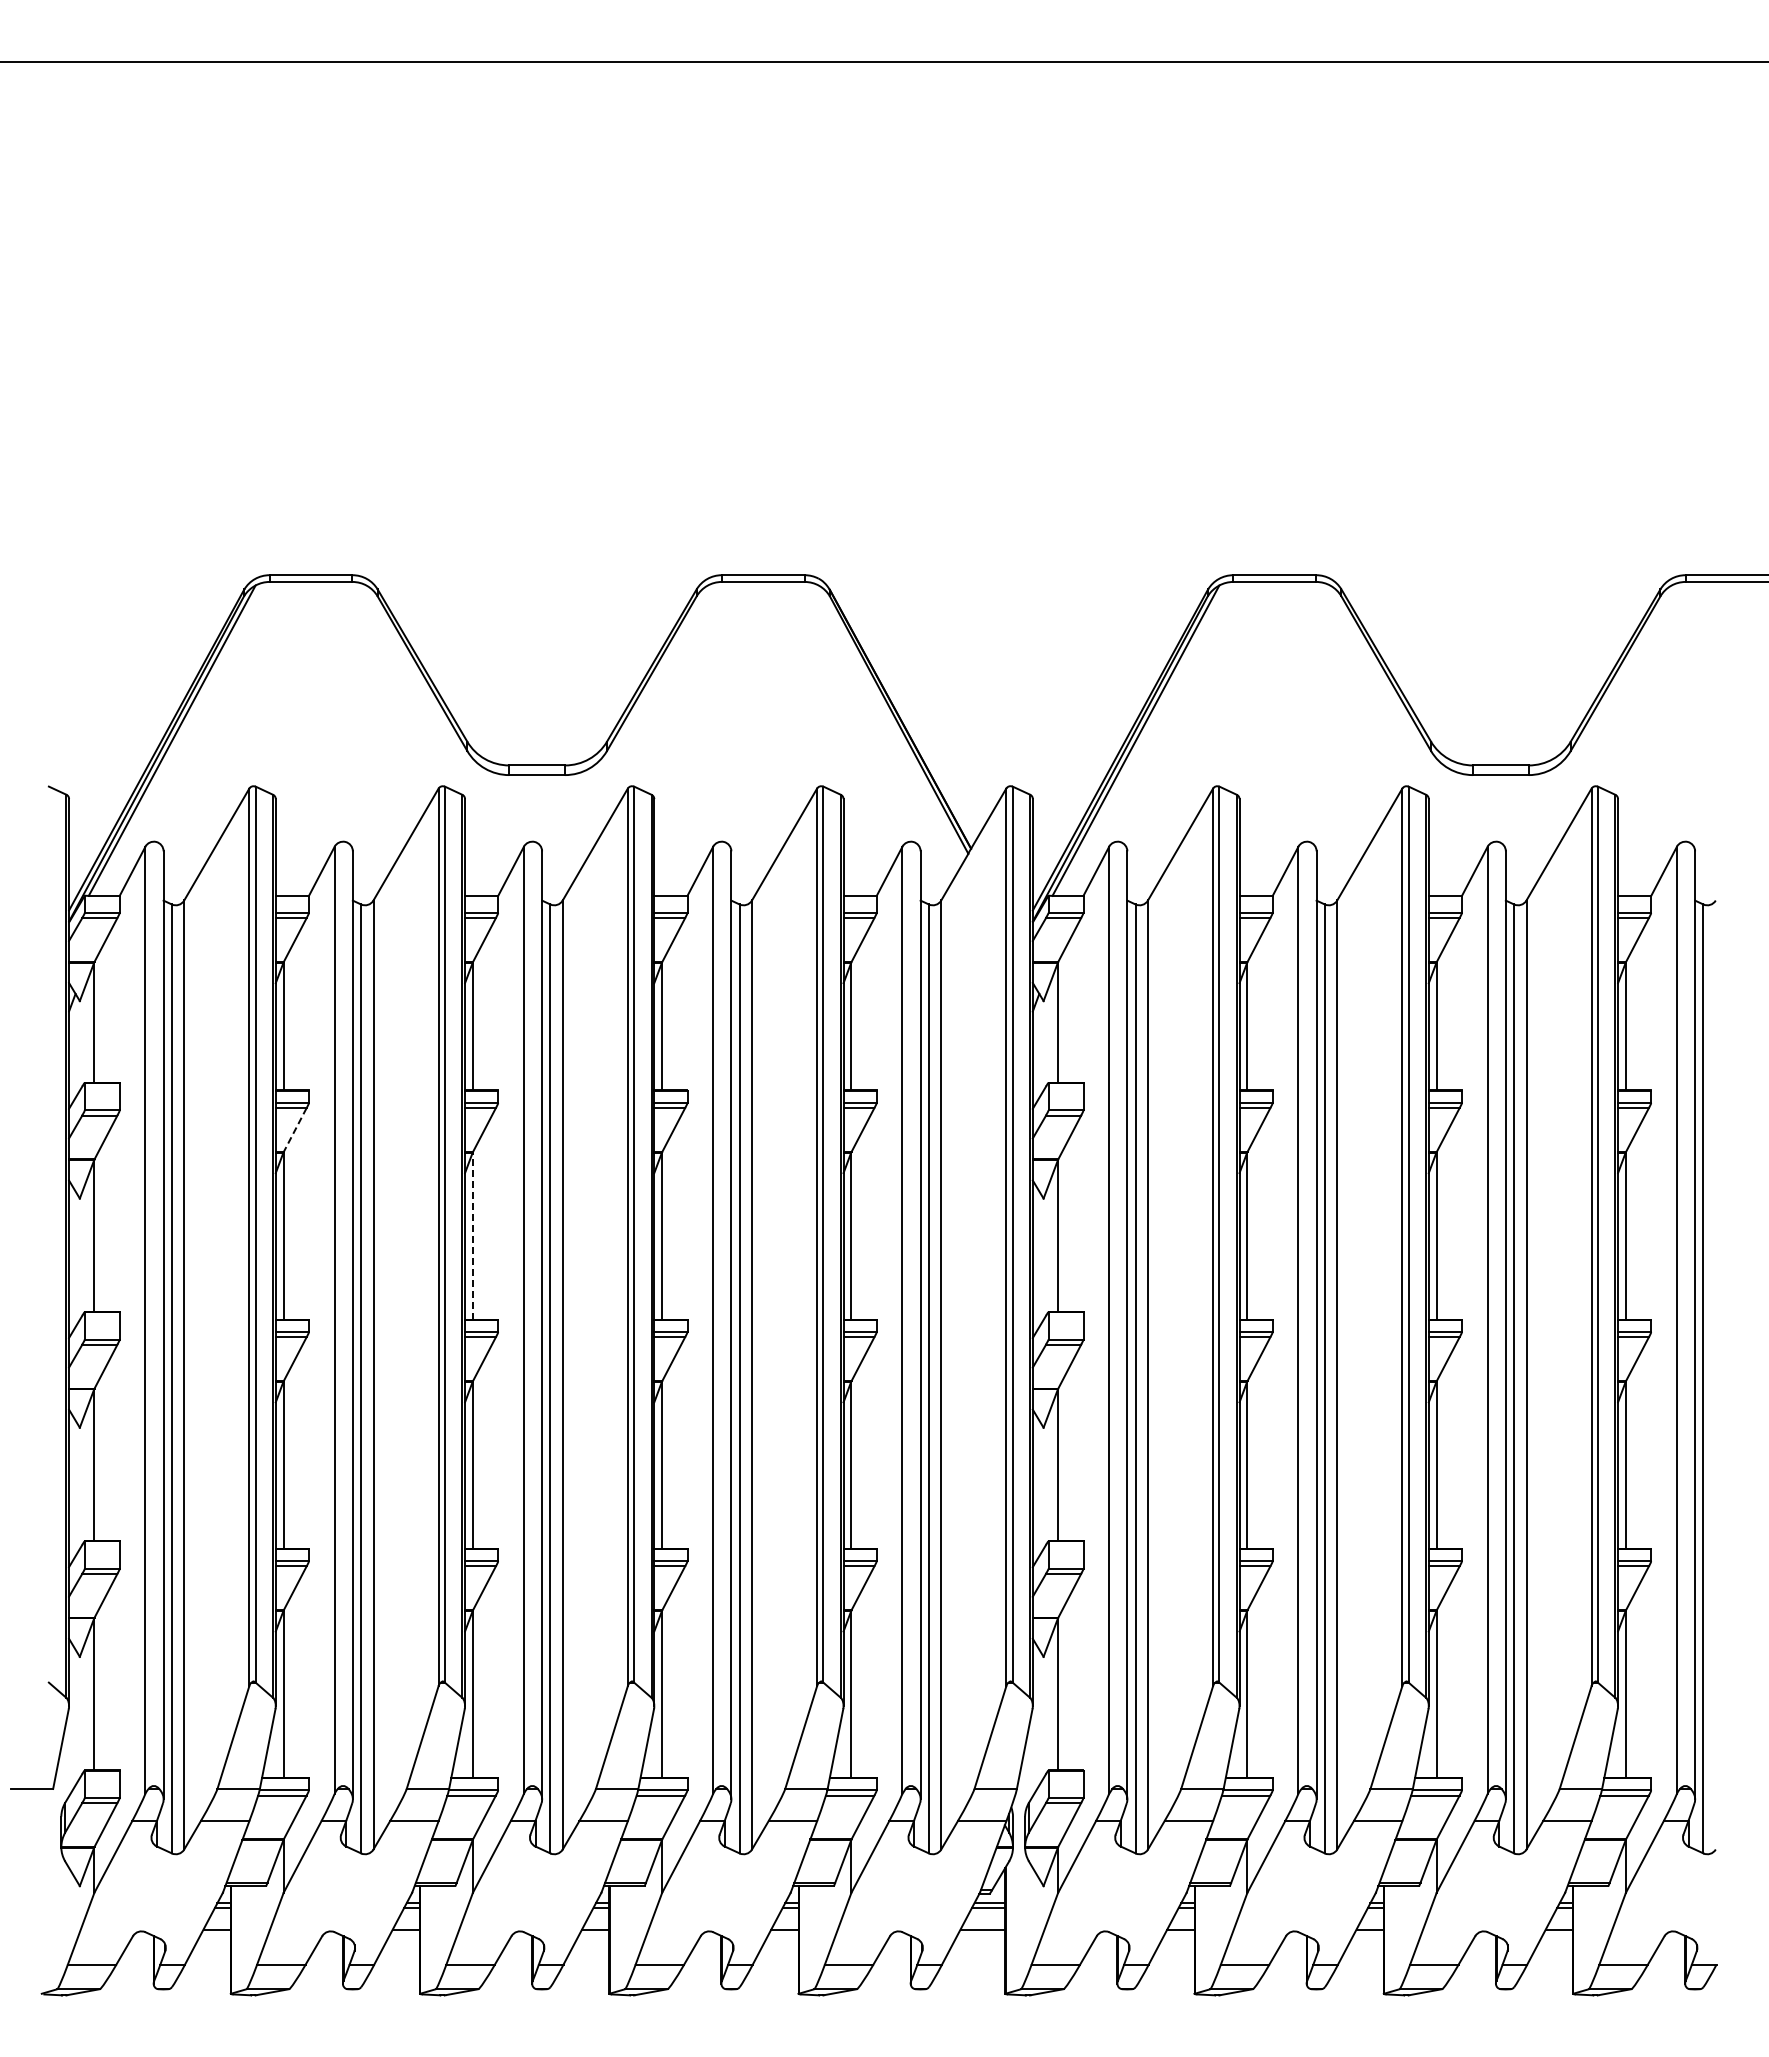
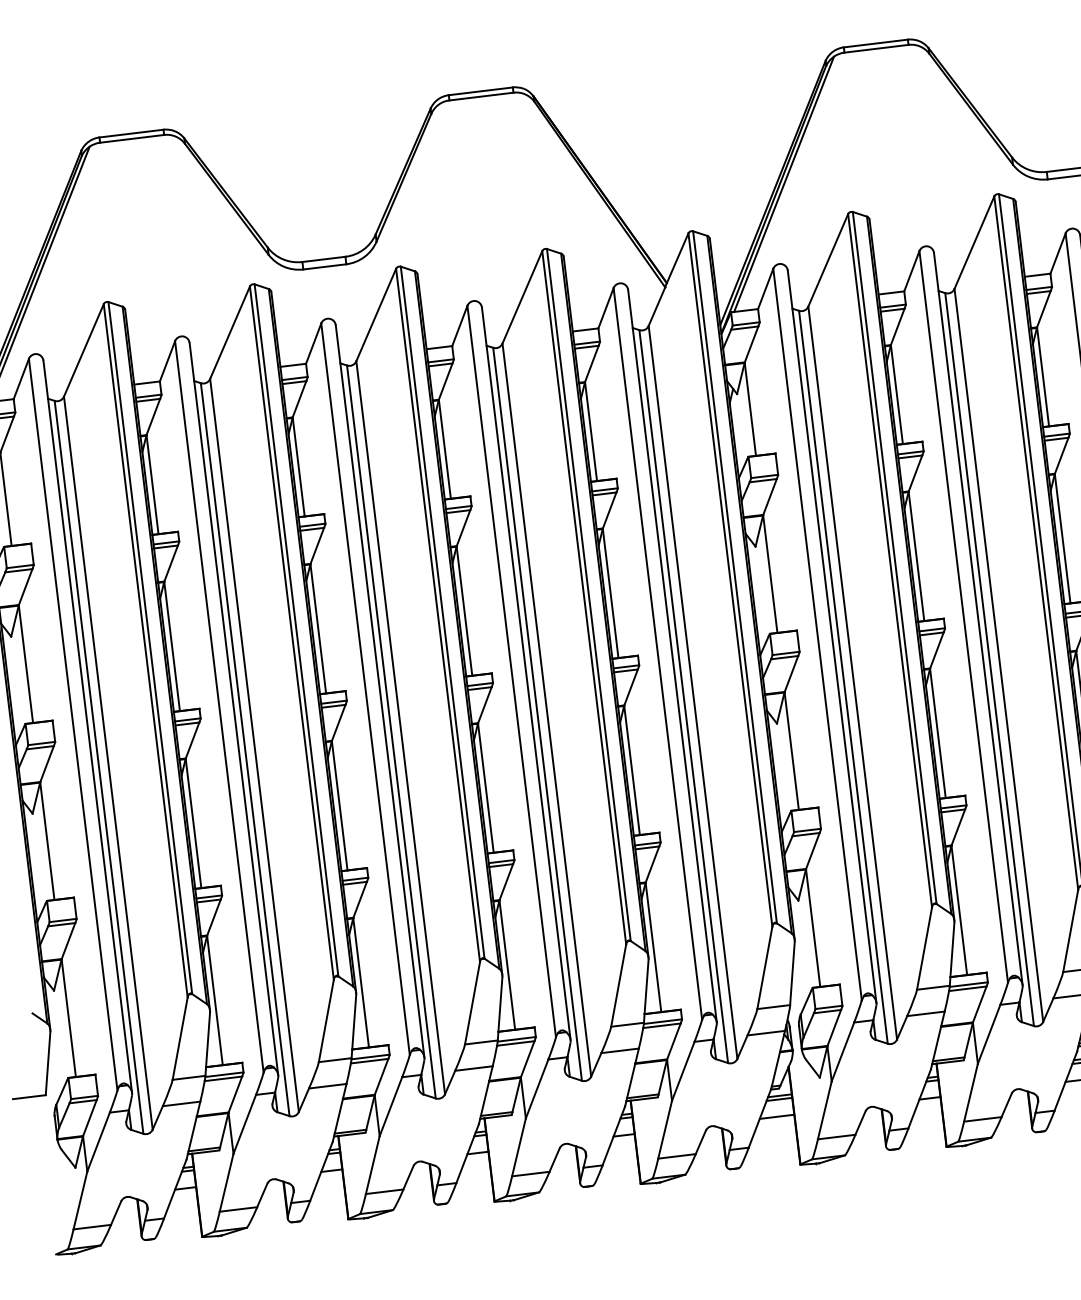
line: (295, 1129) -> (171, 563), dashed -> solid
line: (472, 1235) -> (317, 628), dashed -> solid

